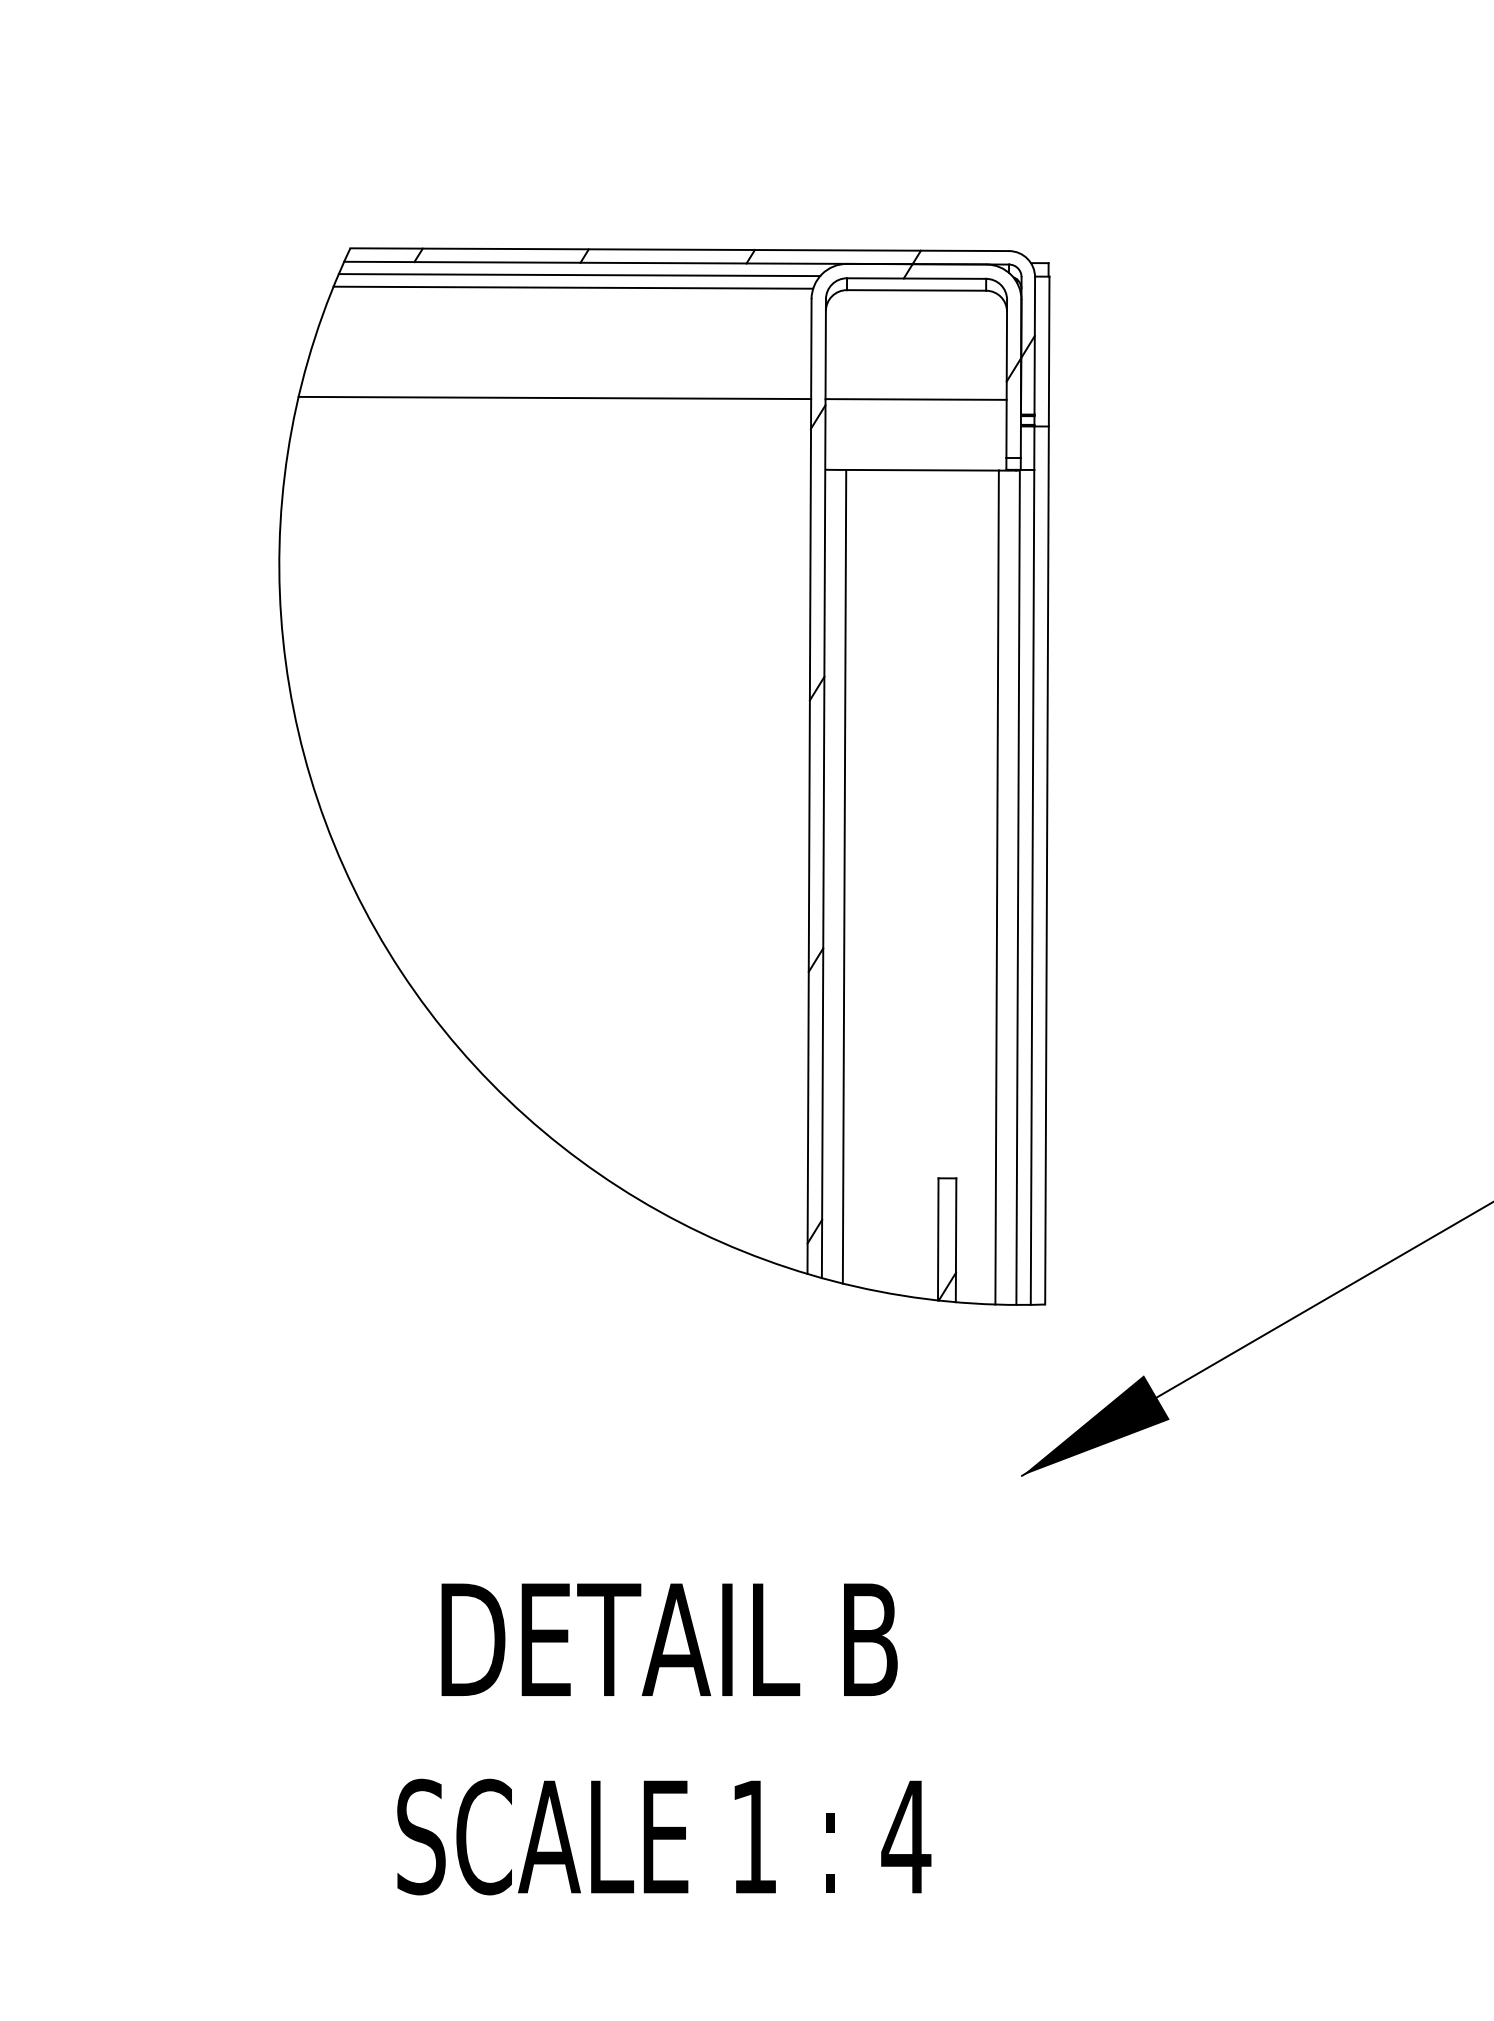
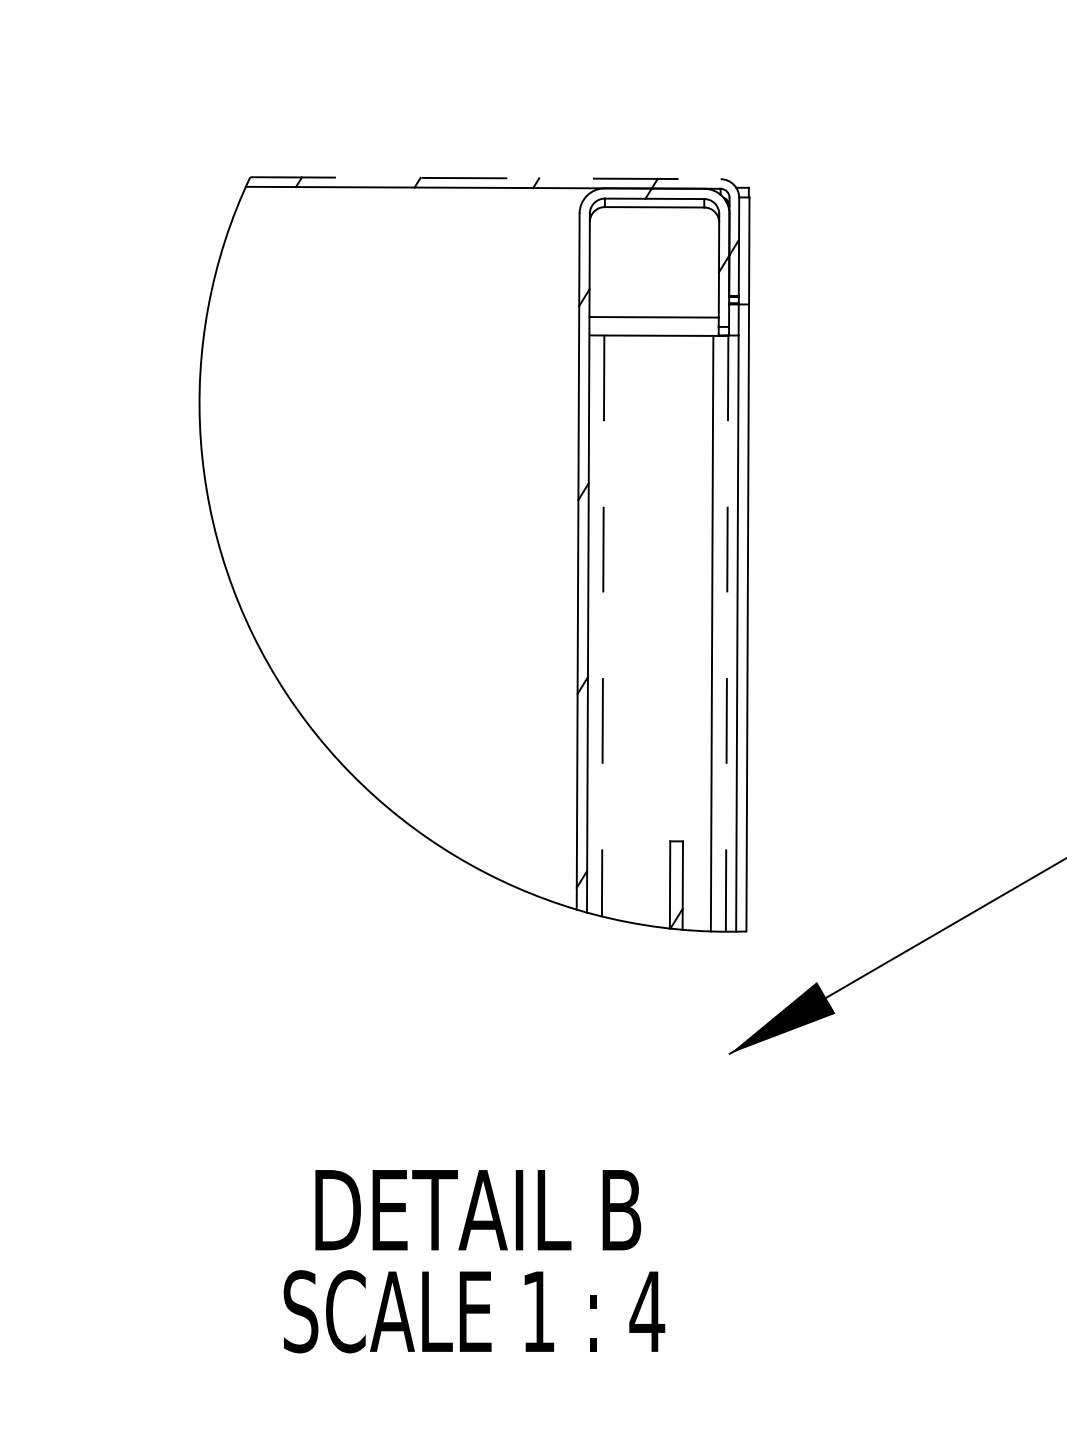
line: (680, 249) -> (486, 178), solid -> dashed
line: (579, 275) -> (413, 196), removed
line: (573, 287) -> (409, 205), removed
line: (554, 397) -> (396, 283), removed
line: (915, 399) -> (653, 317), moved
line: (844, 876) -> (603, 625), solid -> dashed
line: (1018, 887) -> (727, 633), solid -> dashed
text: (669, 1639) -> (478, 1209), moved

